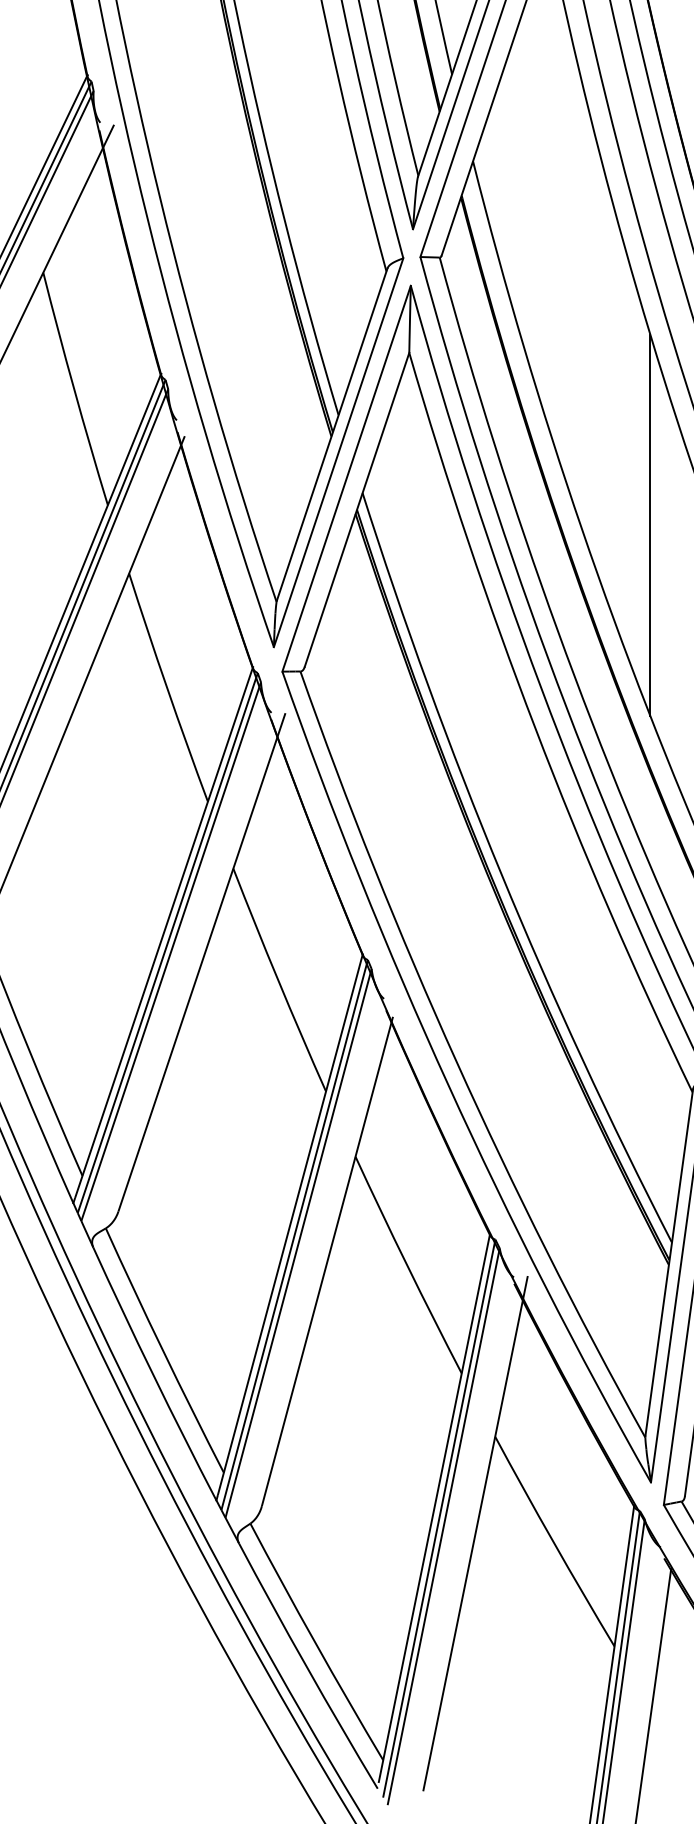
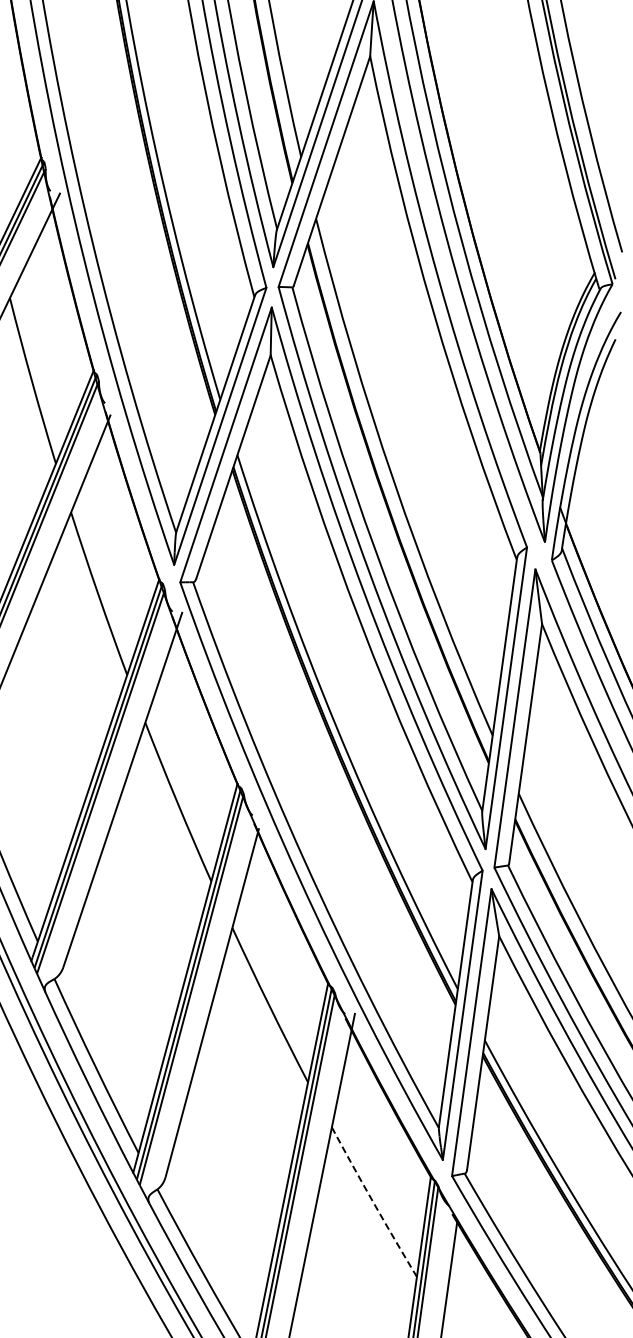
line: (650, 524) -> (442, 477), removed
arc: (553, 1542) -> (373, 1202), solid -> dashed

